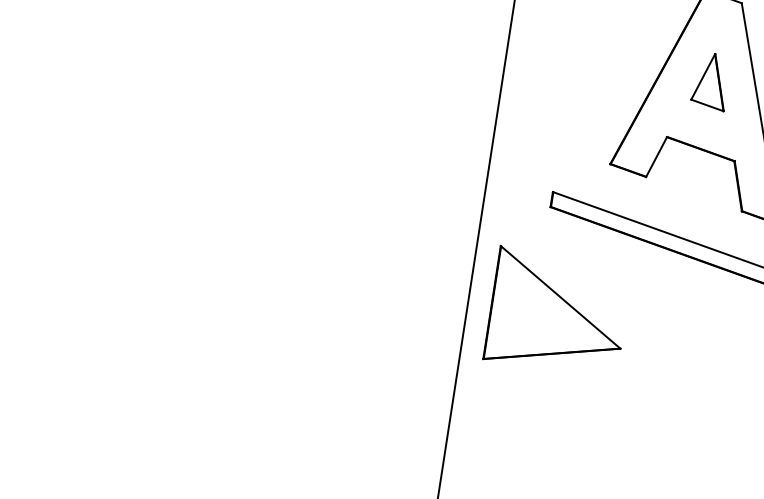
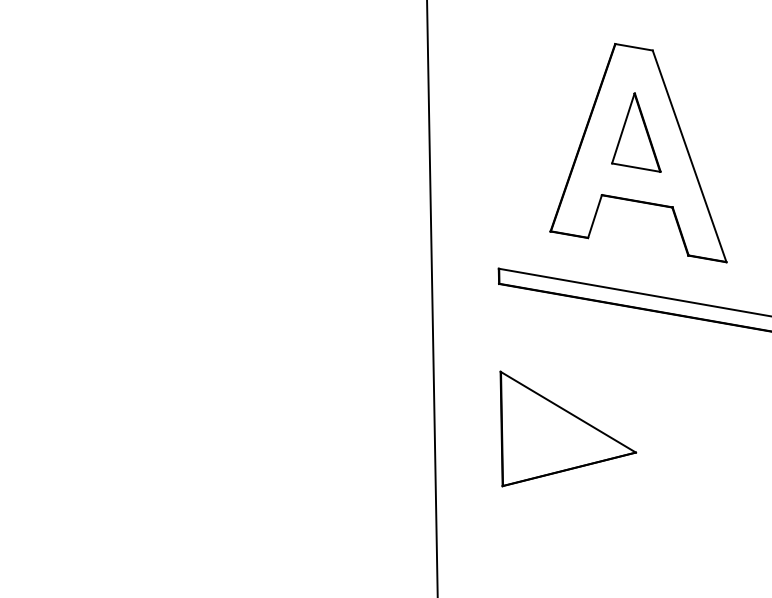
part: (711, 81) -> (636, 132), size x1.43
part: (558, 313) -> (568, 428), moved

